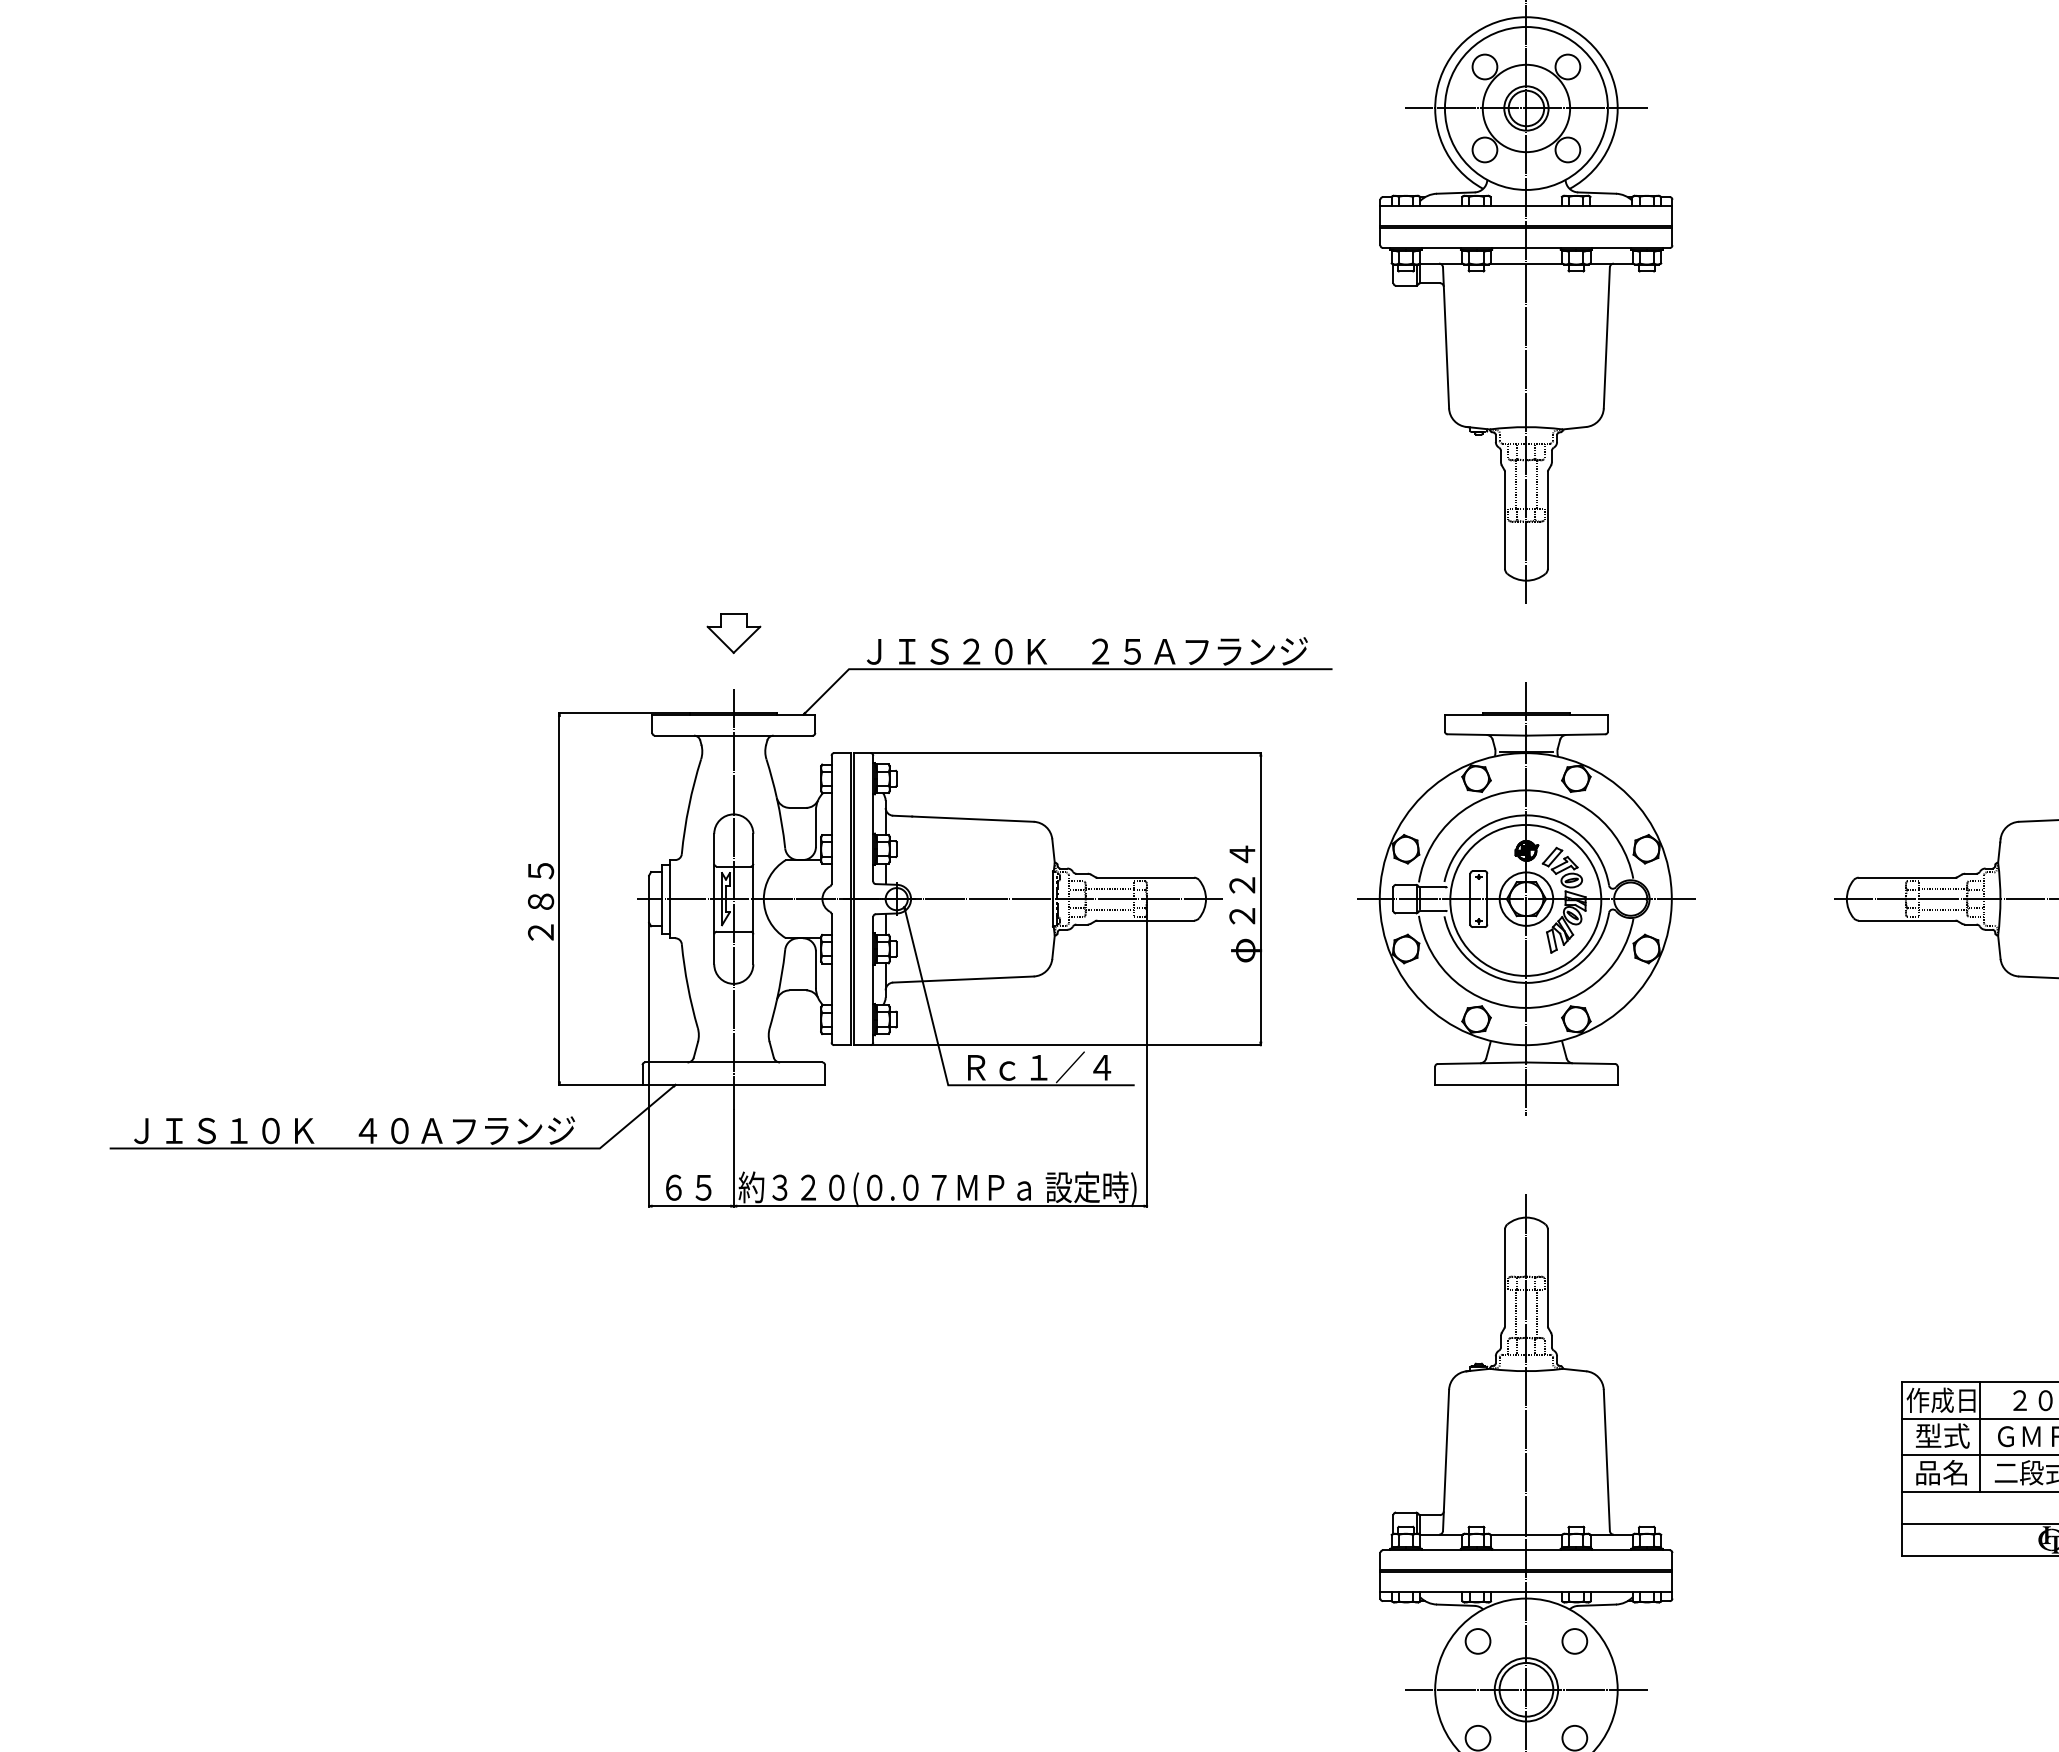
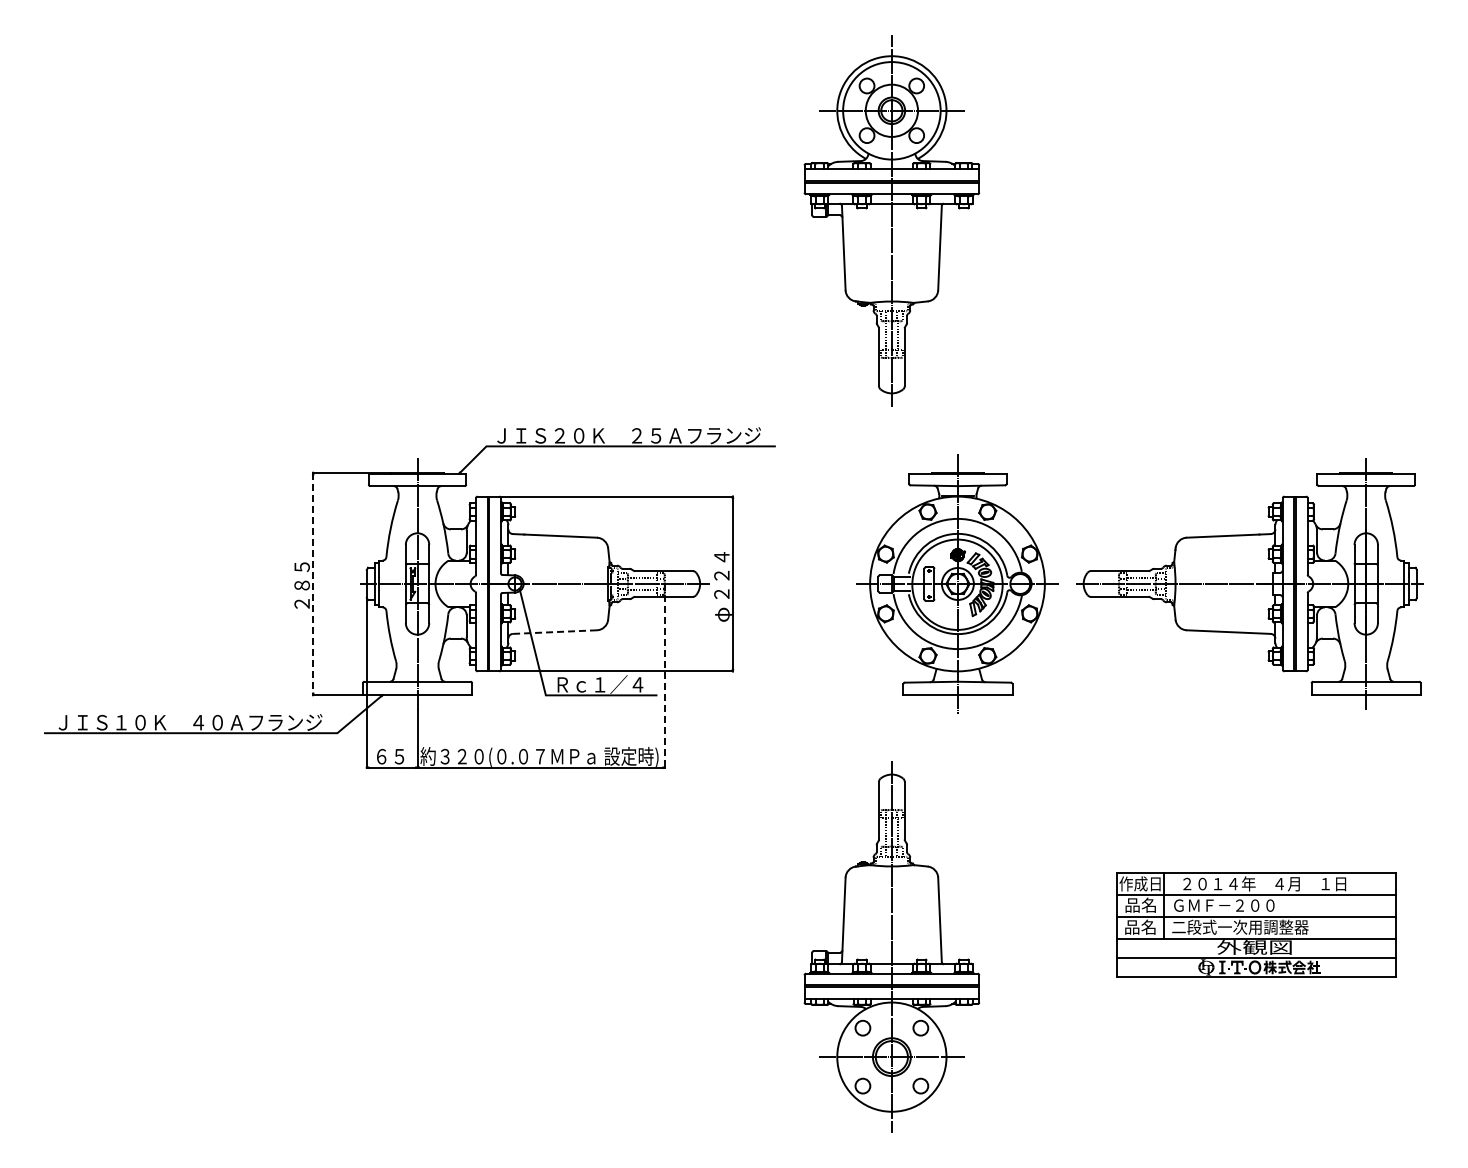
part: (733, 632) -> (417, 424), removed
part: (1525, 898) -> (957, 583), moved
line: (559, 899) -> (313, 584), solid -> dashed
line: (962, 980) -> (554, 632), solid -> dashed
line: (1146, 1053) -> (664, 676), solid -> dashed
text: (1943, 1434) -> (1141, 904), 型式 -> 品名

